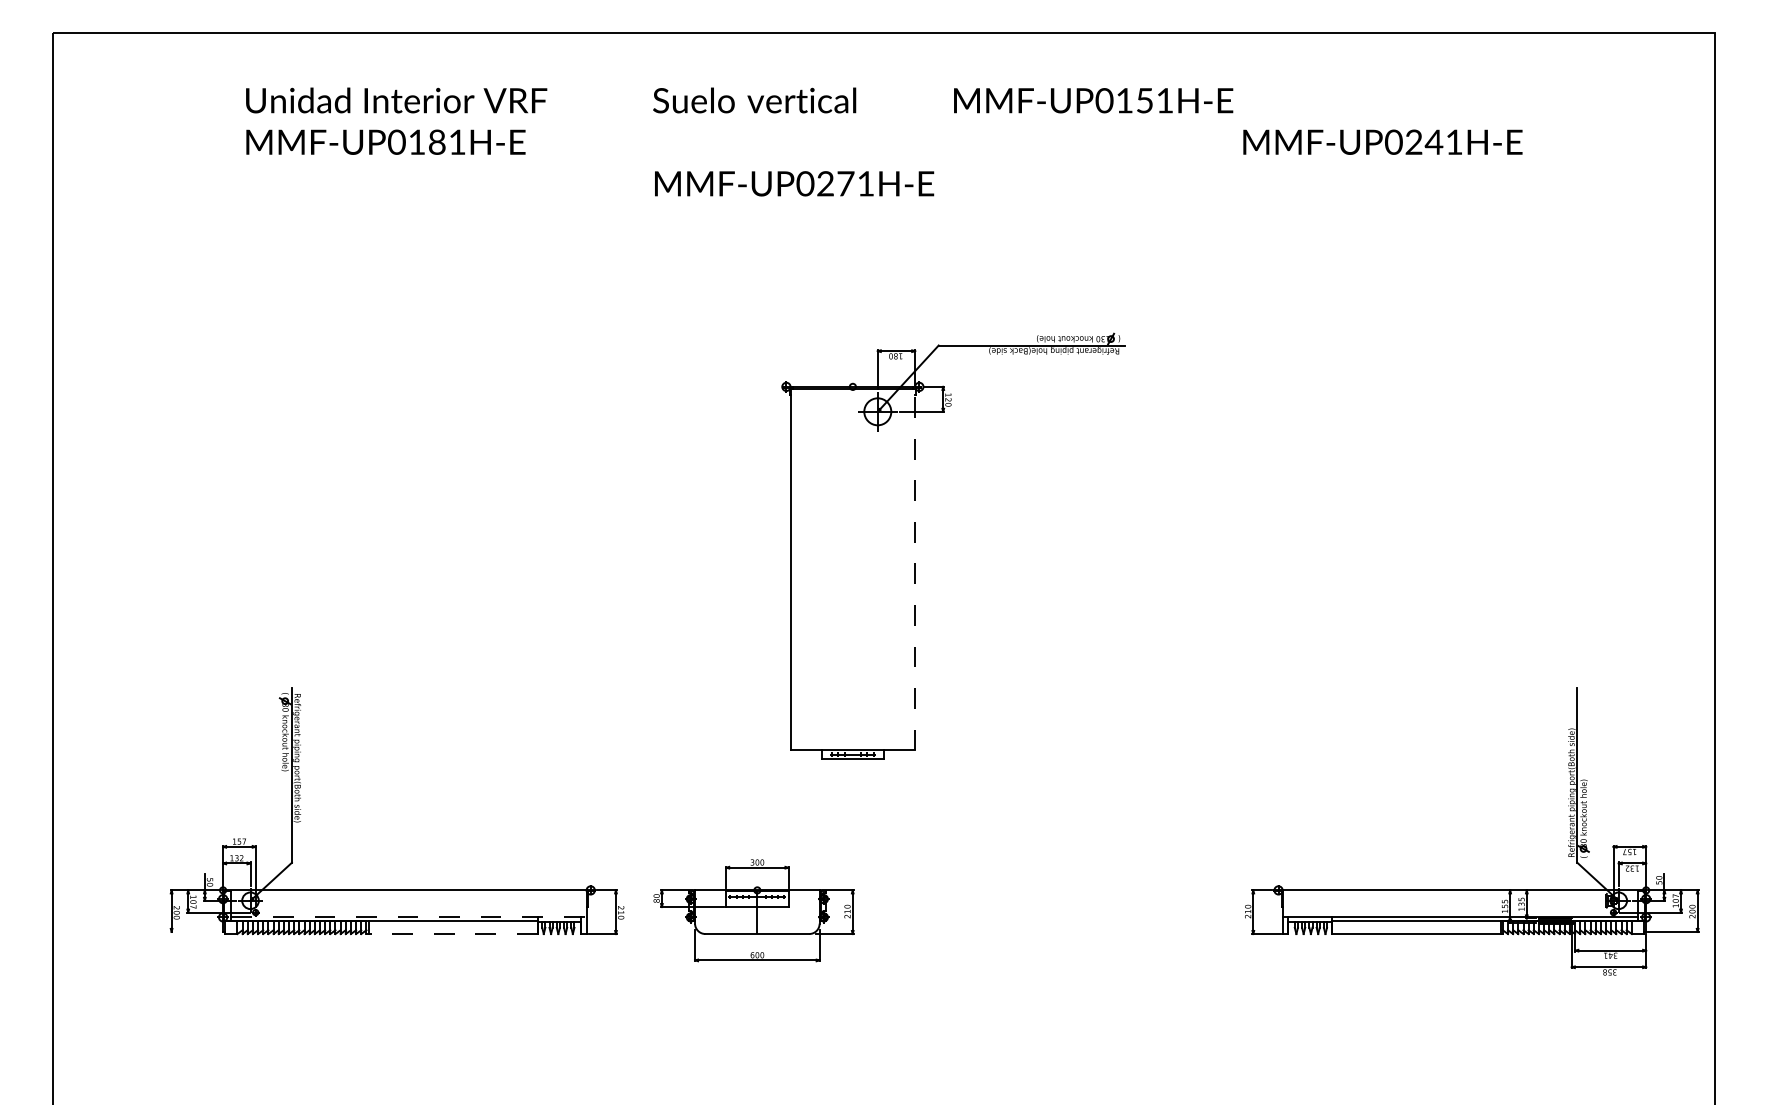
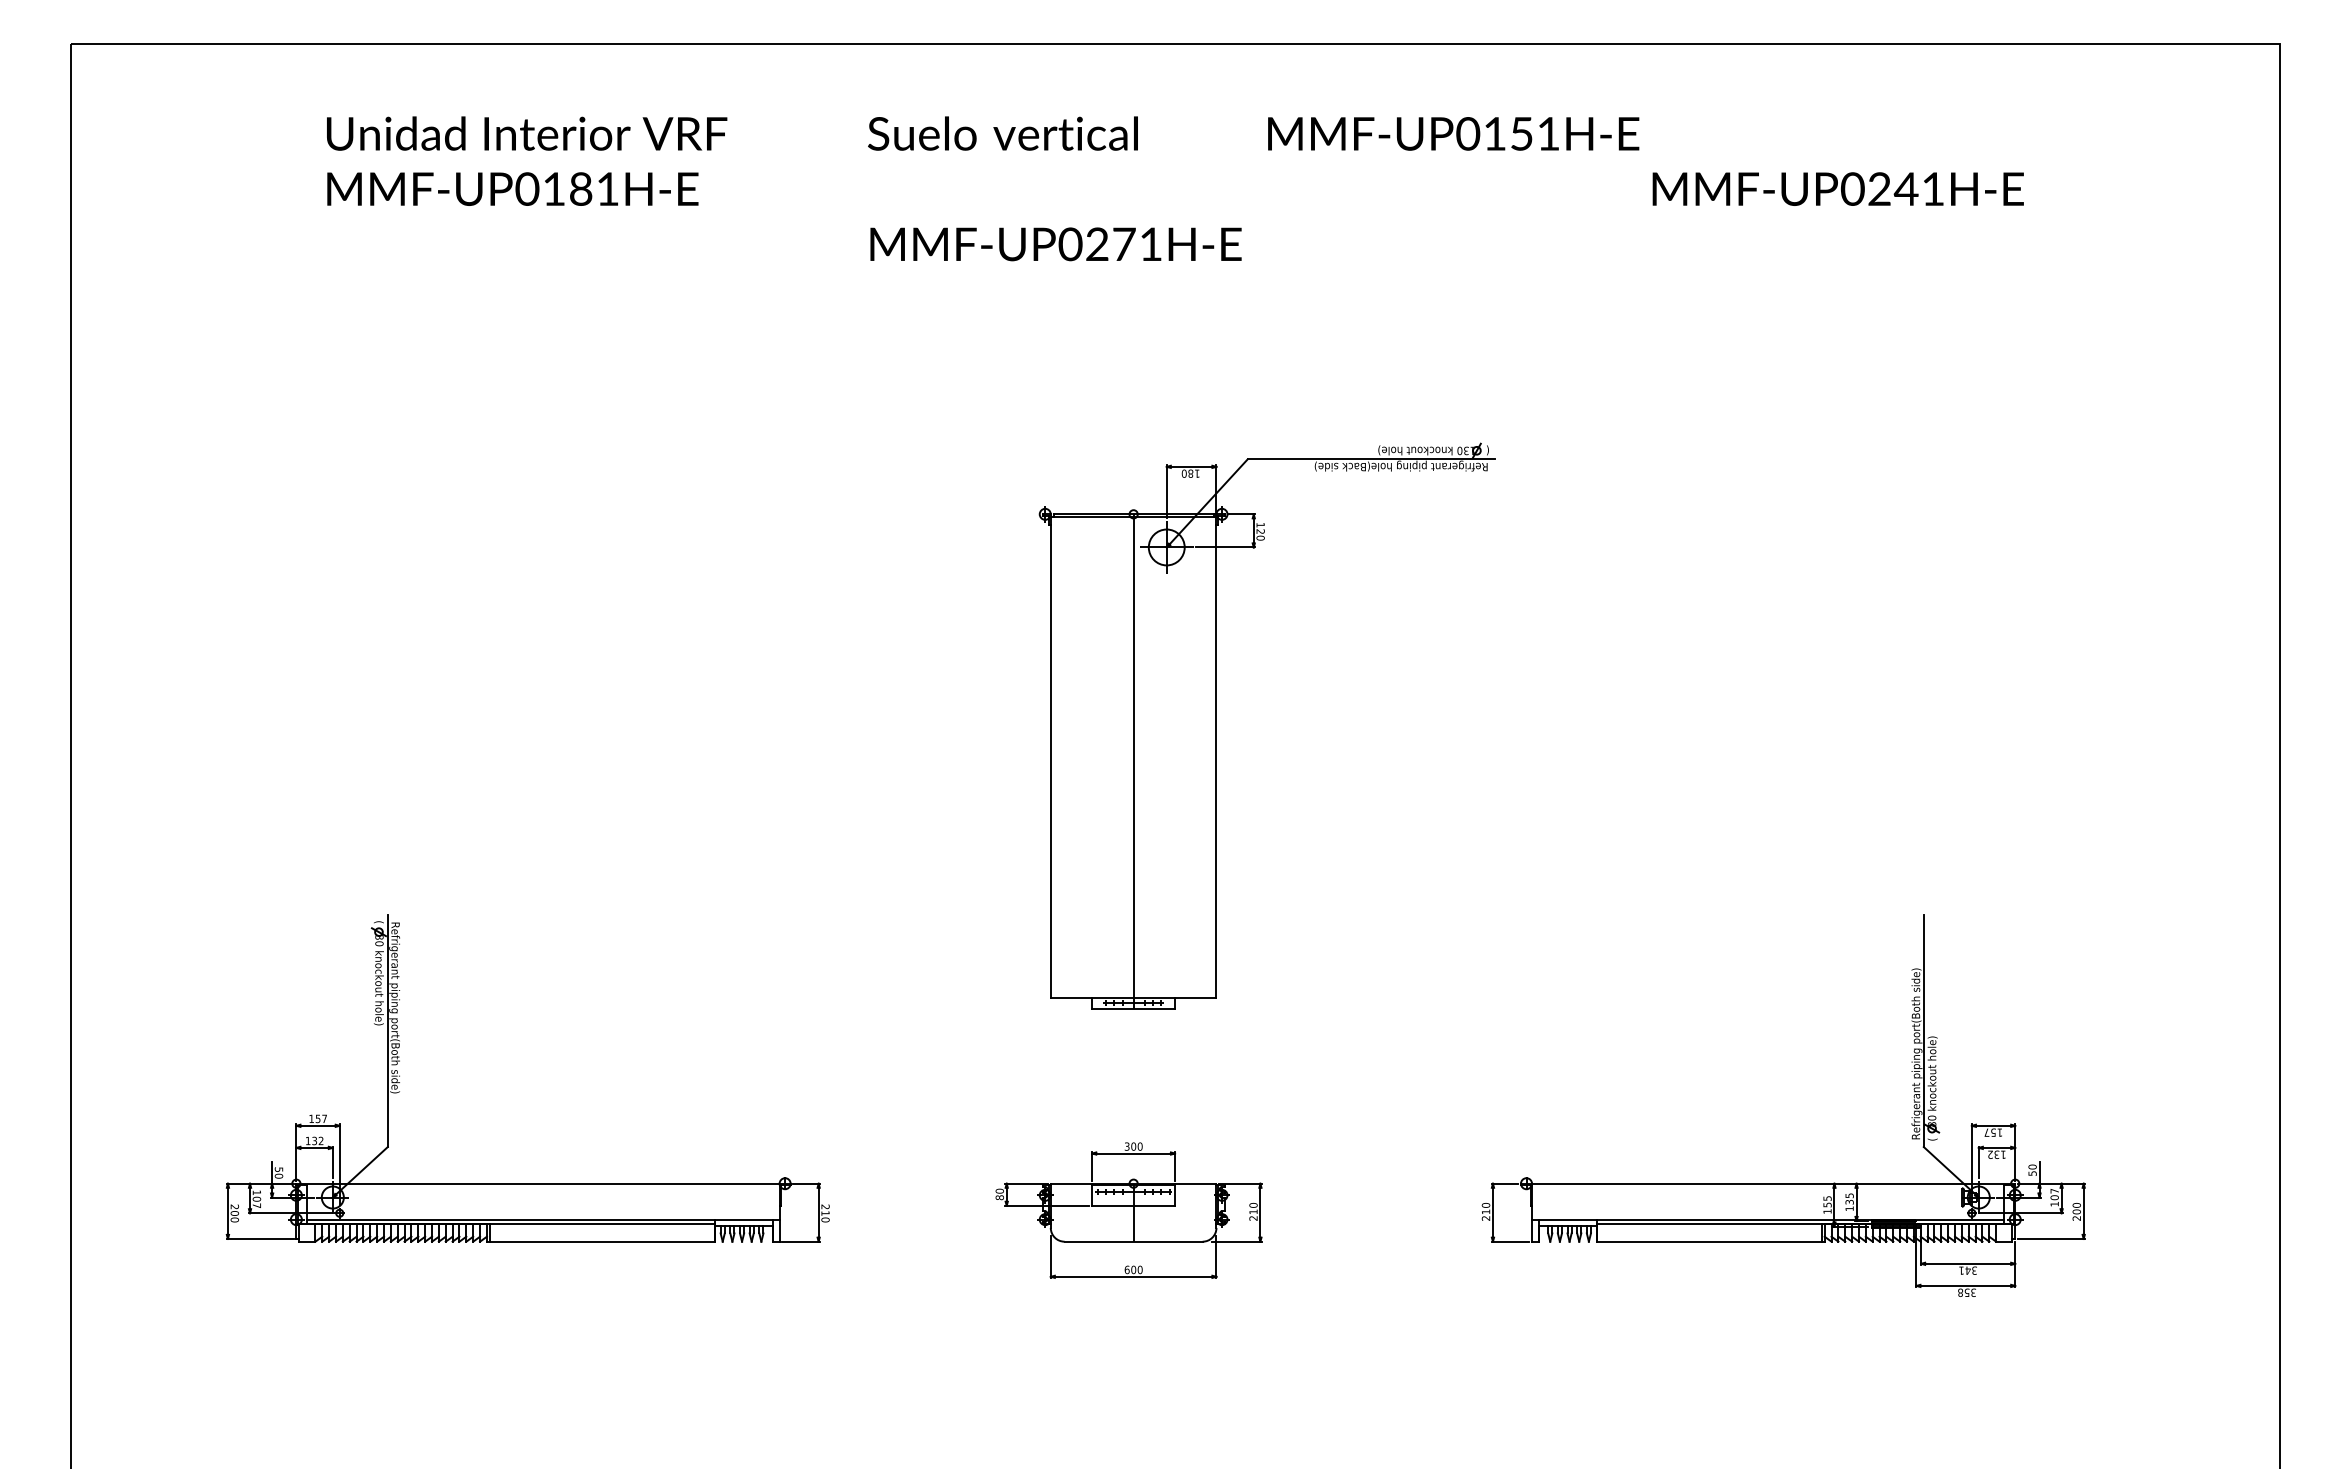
line: (915, 568) -> (1216, 755), dashed -> solid
line: (852, 572) -> (1133, 761), added
part: (1471, 890) -> (1783, 1183), moved
part: (753, 910) -> (1128, 1210), moved
line: (409, 917) -> (544, 1219), dashed -> solid
line: (195, 931) -> (259, 1238), added
line: (451, 933) -> (600, 1241), dashed -> solid

